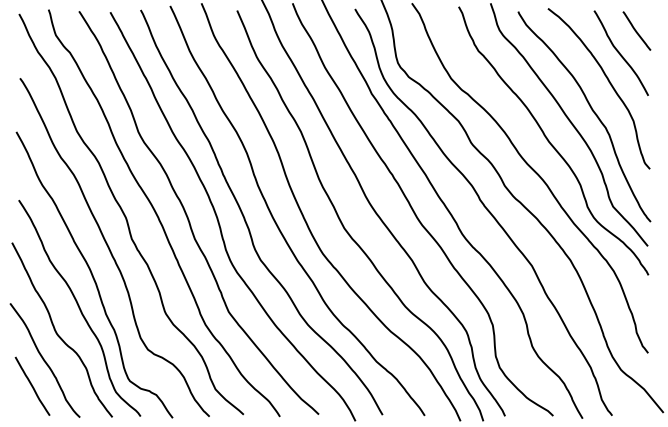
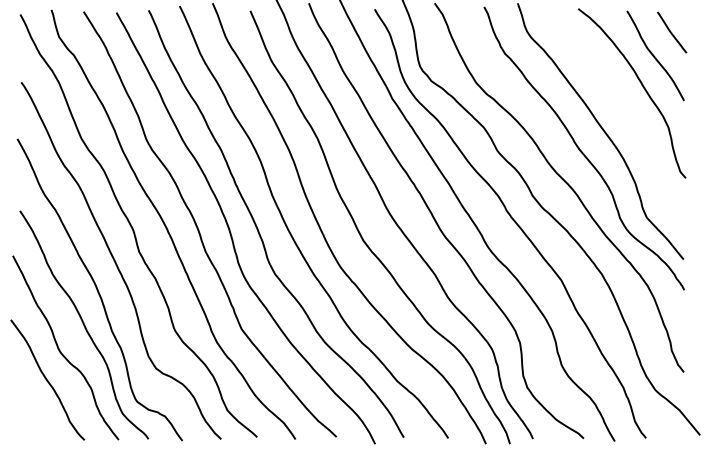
curve: (591, 110) -> (624, 116), removed
line: (32, 385) -> (34, 406), removed

